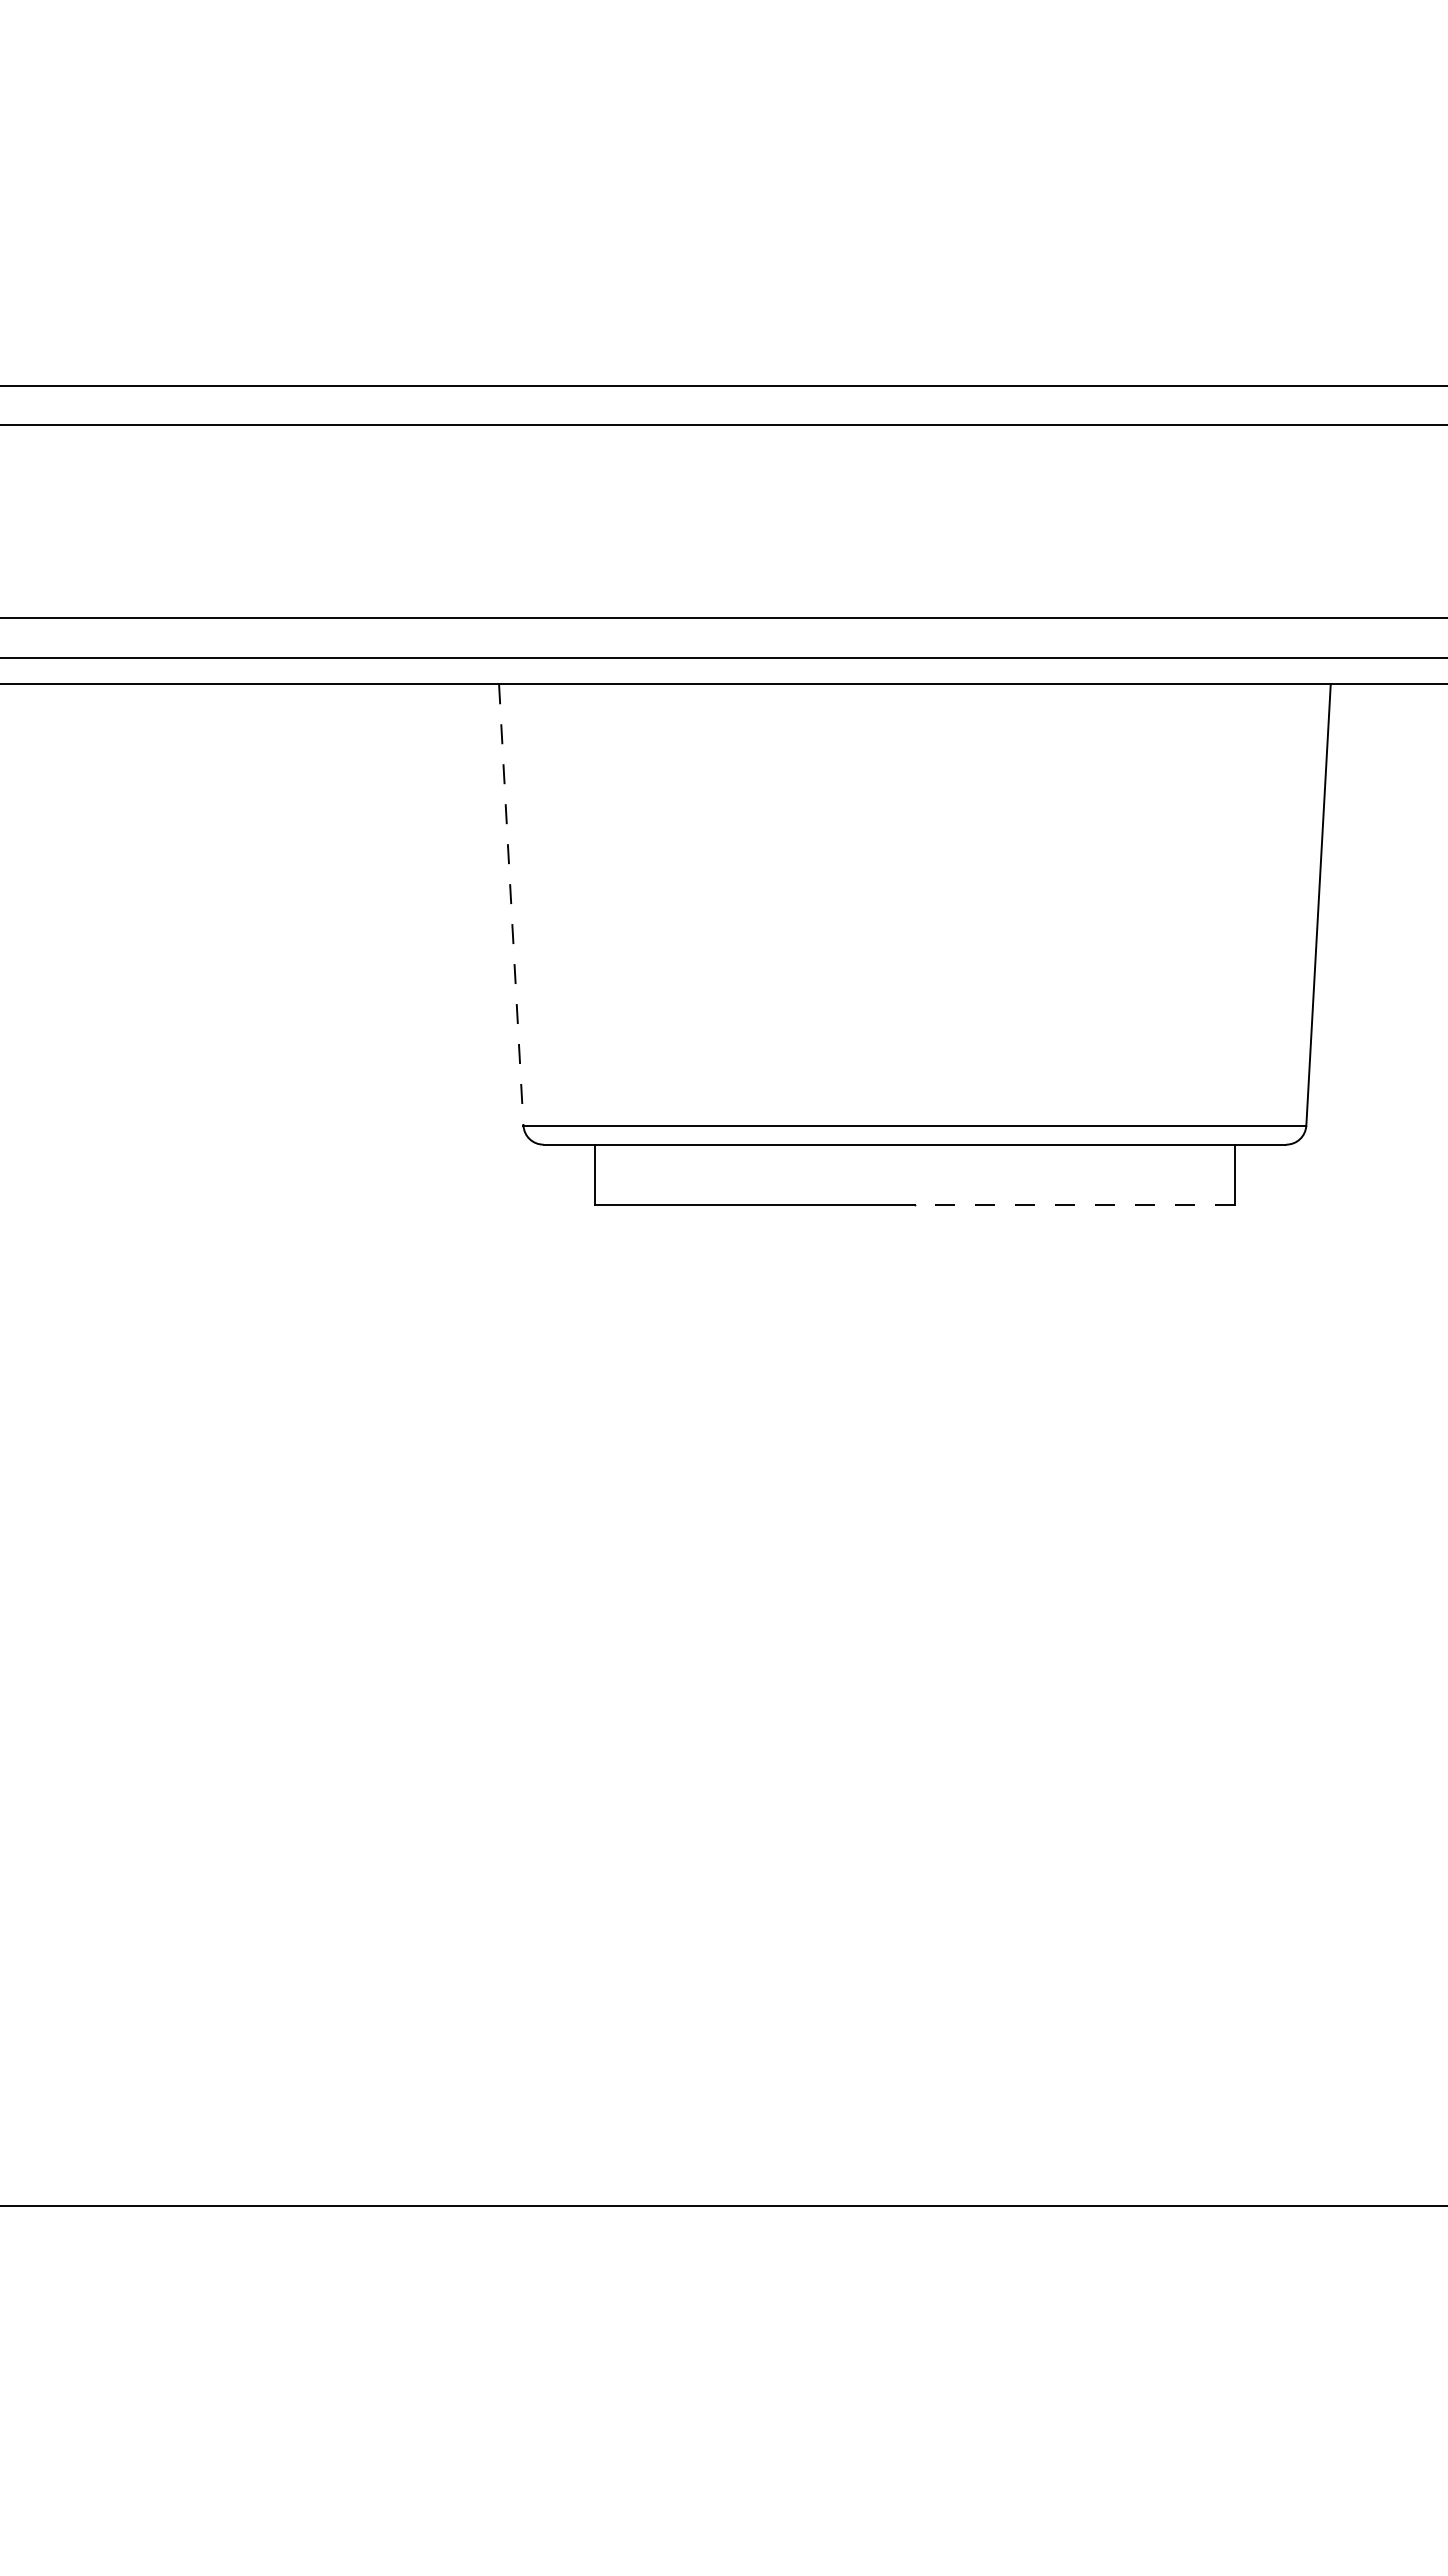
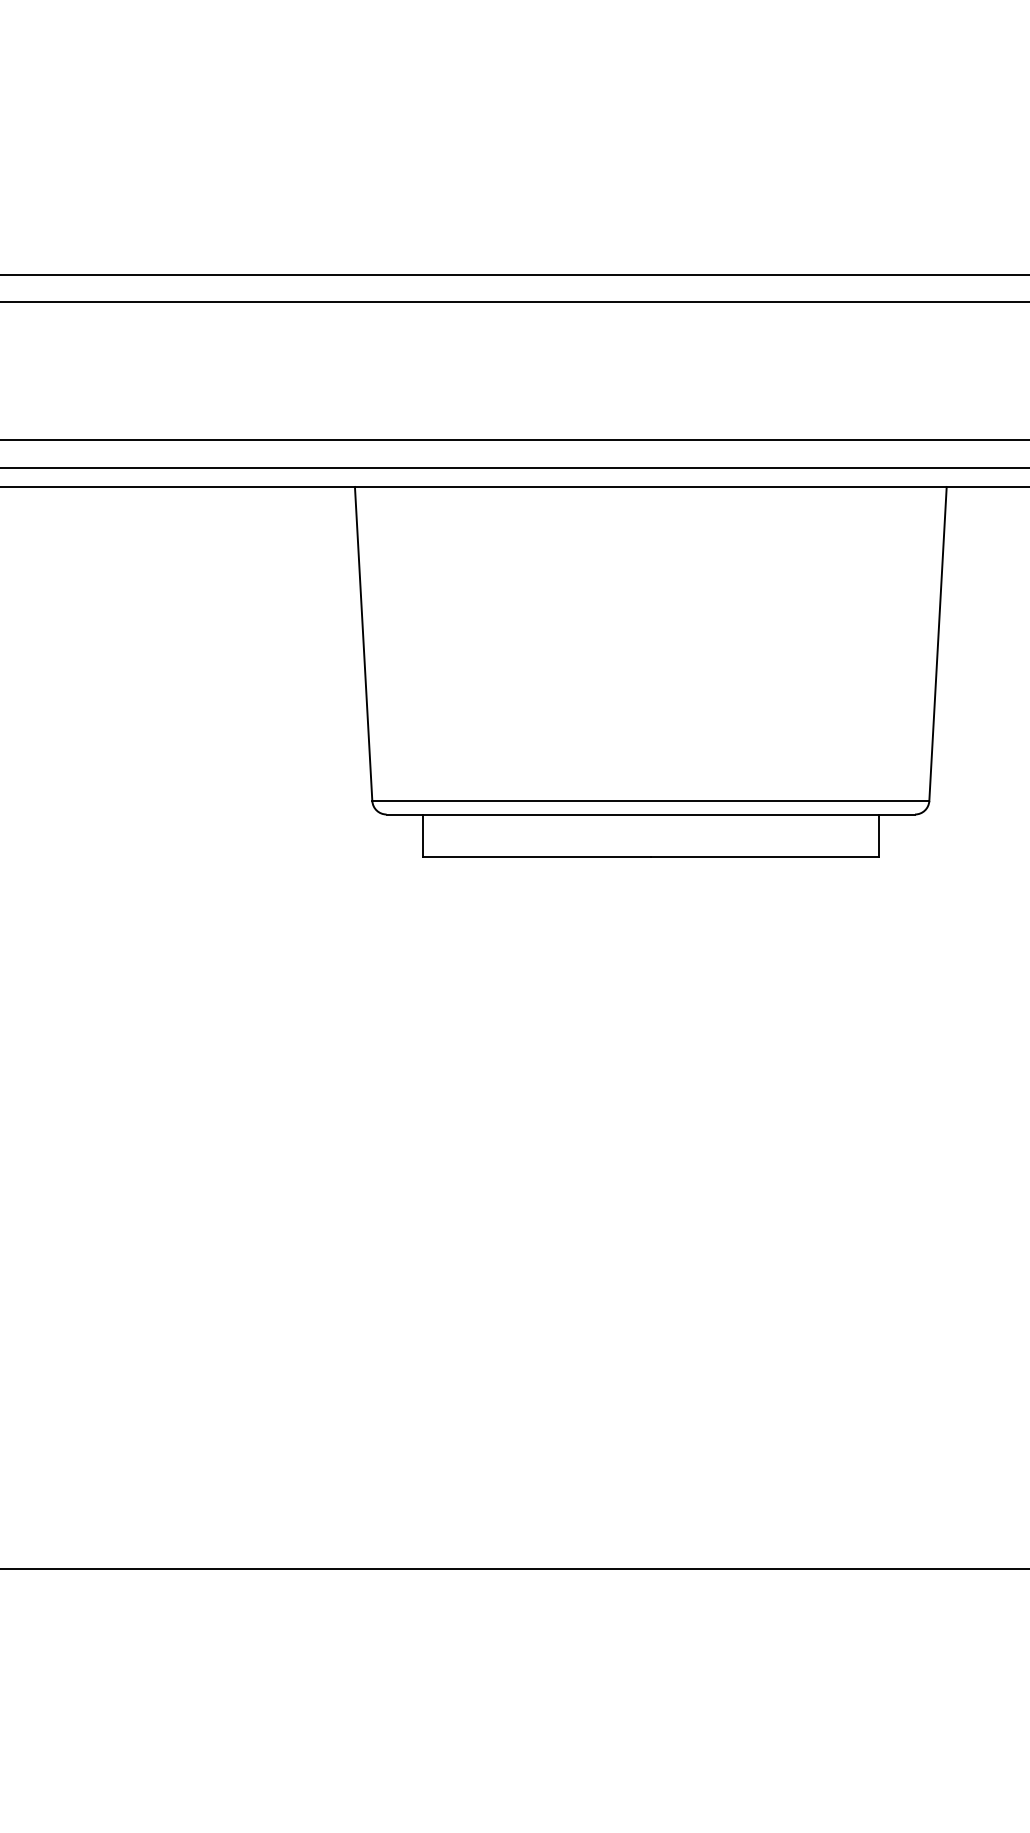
line: (511, 905) -> (363, 644), dashed -> solid
line: (1074, 1204) -> (764, 857), dashed -> solid

